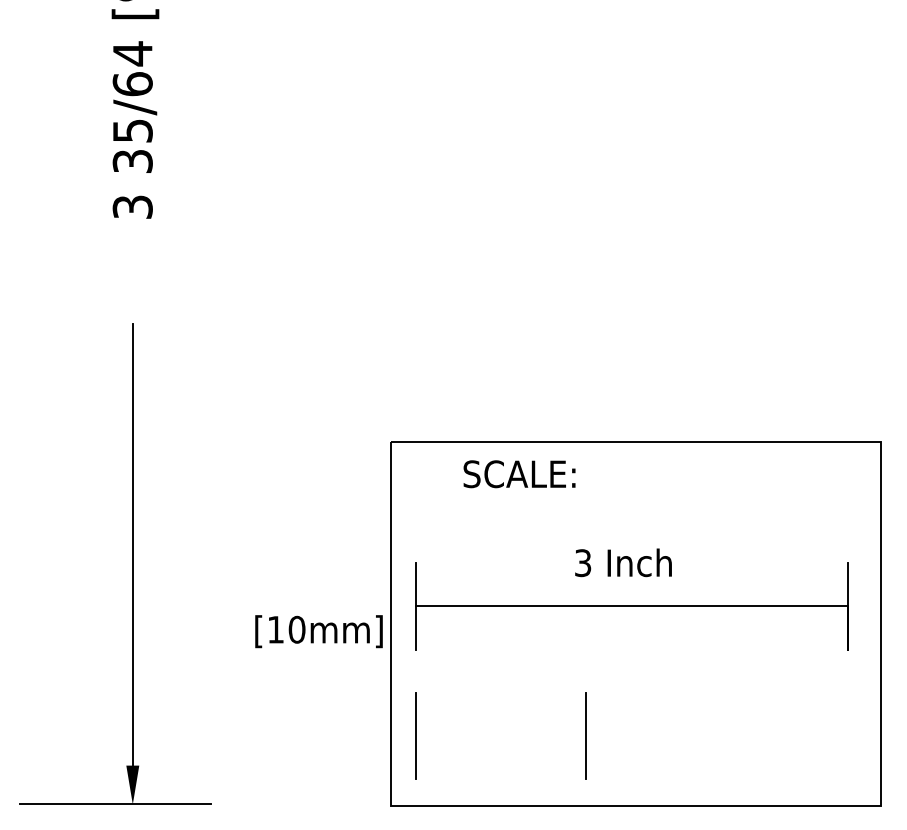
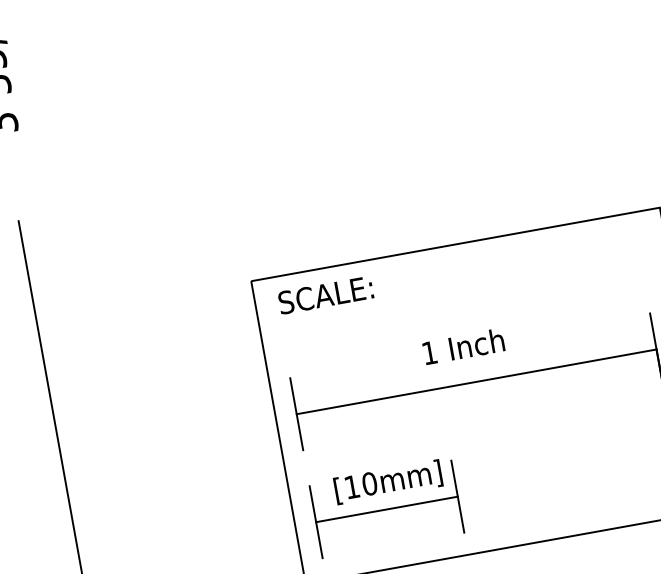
text: (519, 474) -> (325, 295), moved
text: (583, 563) -> (430, 353), 3 -> 1
text: (318, 631) -> (387, 482), moved
line: (500, 736) -> (386, 509), added

